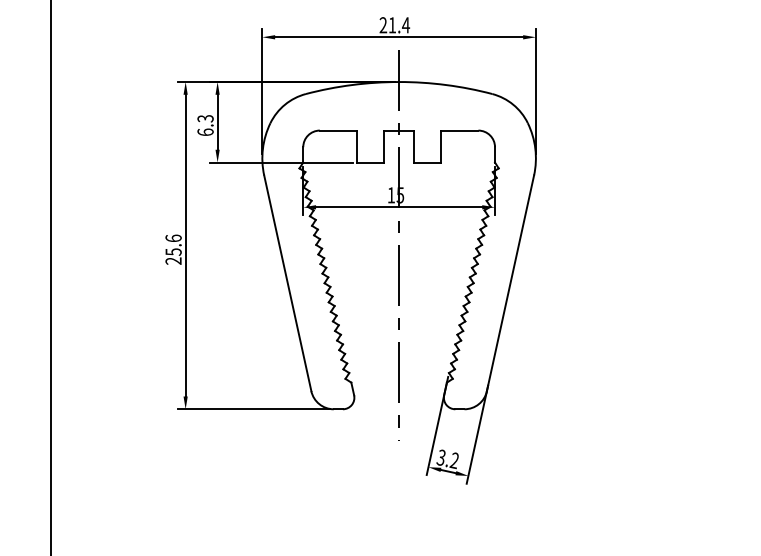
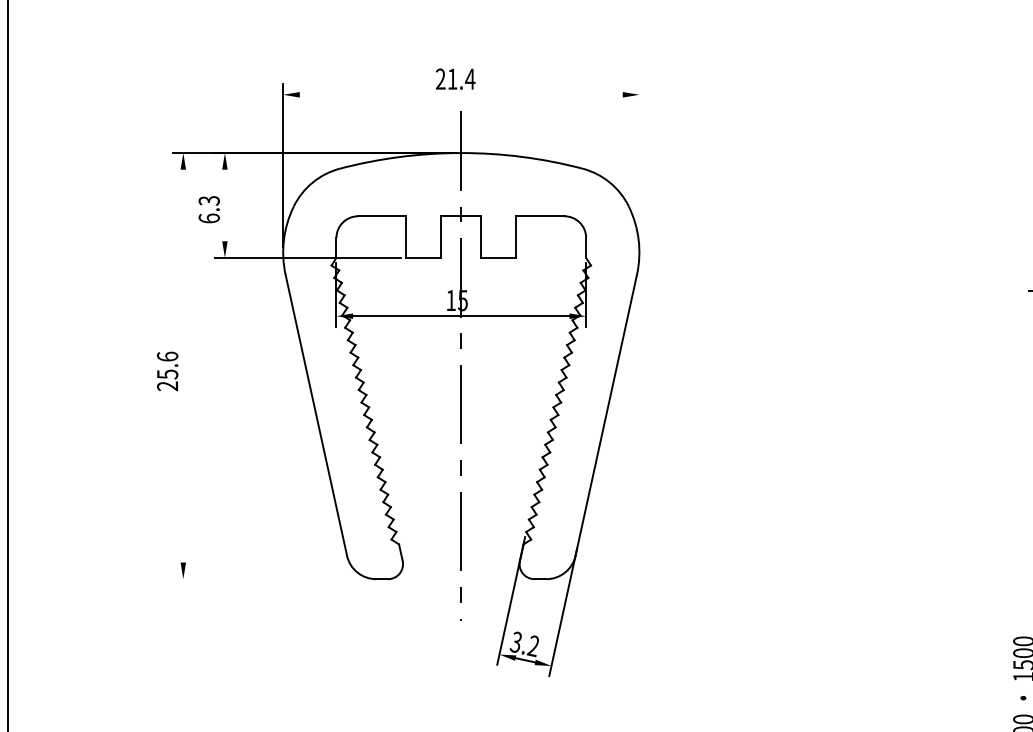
line: (398, 37) -> (460, 94), removed
line: (535, 91) -> (639, 165), removed
line: (217, 122) -> (224, 205), removed
line: (185, 245) -> (183, 365), removed
line: (253, 409) -> (271, 579), removed

